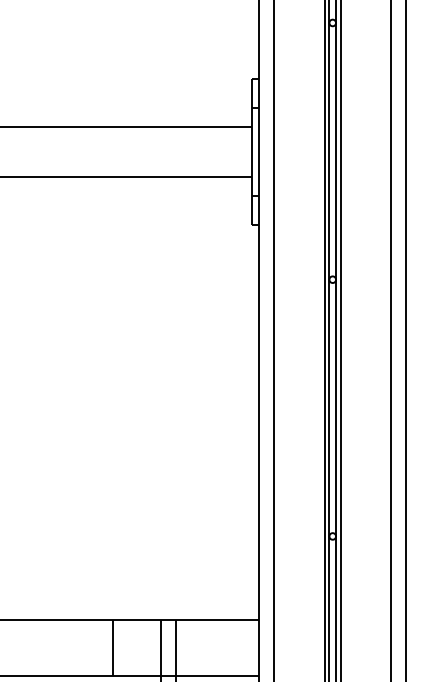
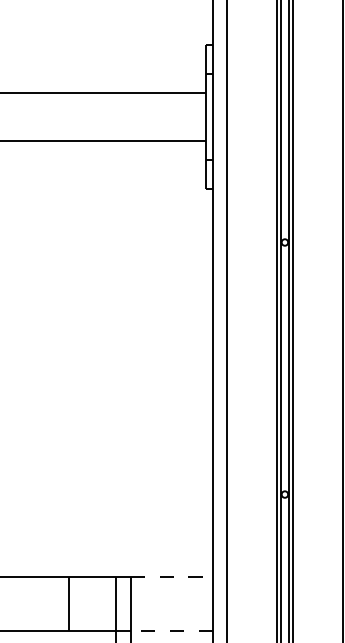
line: (217, 620) -> (171, 577), solid -> dashed
line: (217, 675) -> (171, 631), solid -> dashed

